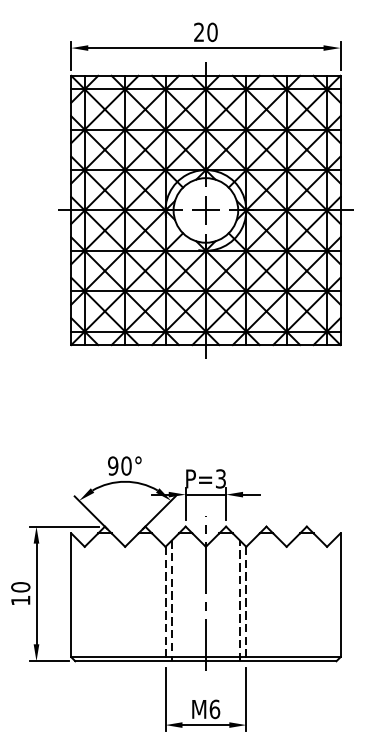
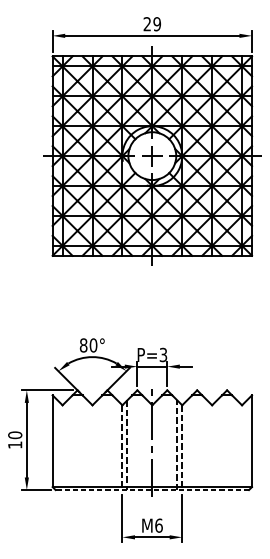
text: (212, 32) -> (157, 24), 20 -> 29
text: (113, 465) -> (83, 345), 90° -> 80°
line: (205, 661) -> (152, 490), solid -> dashed

